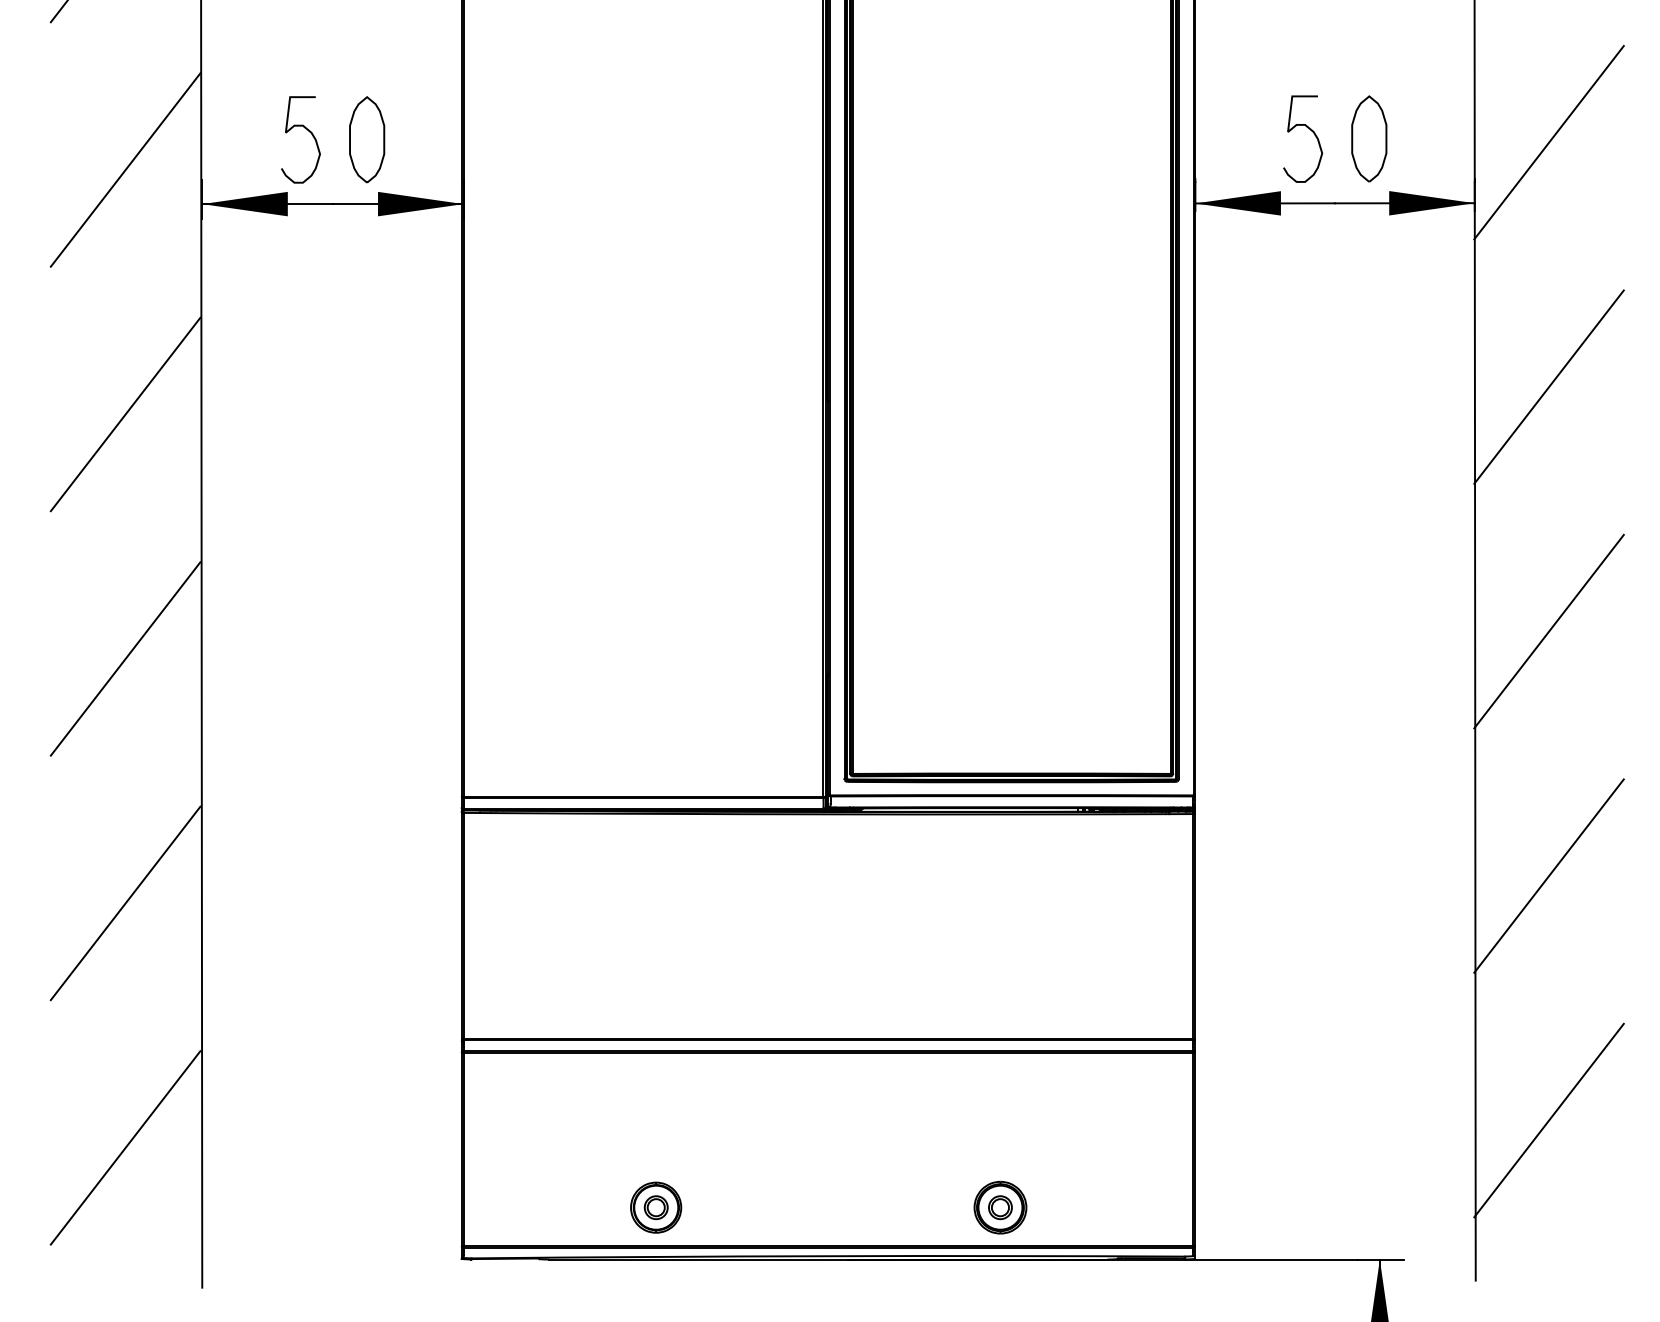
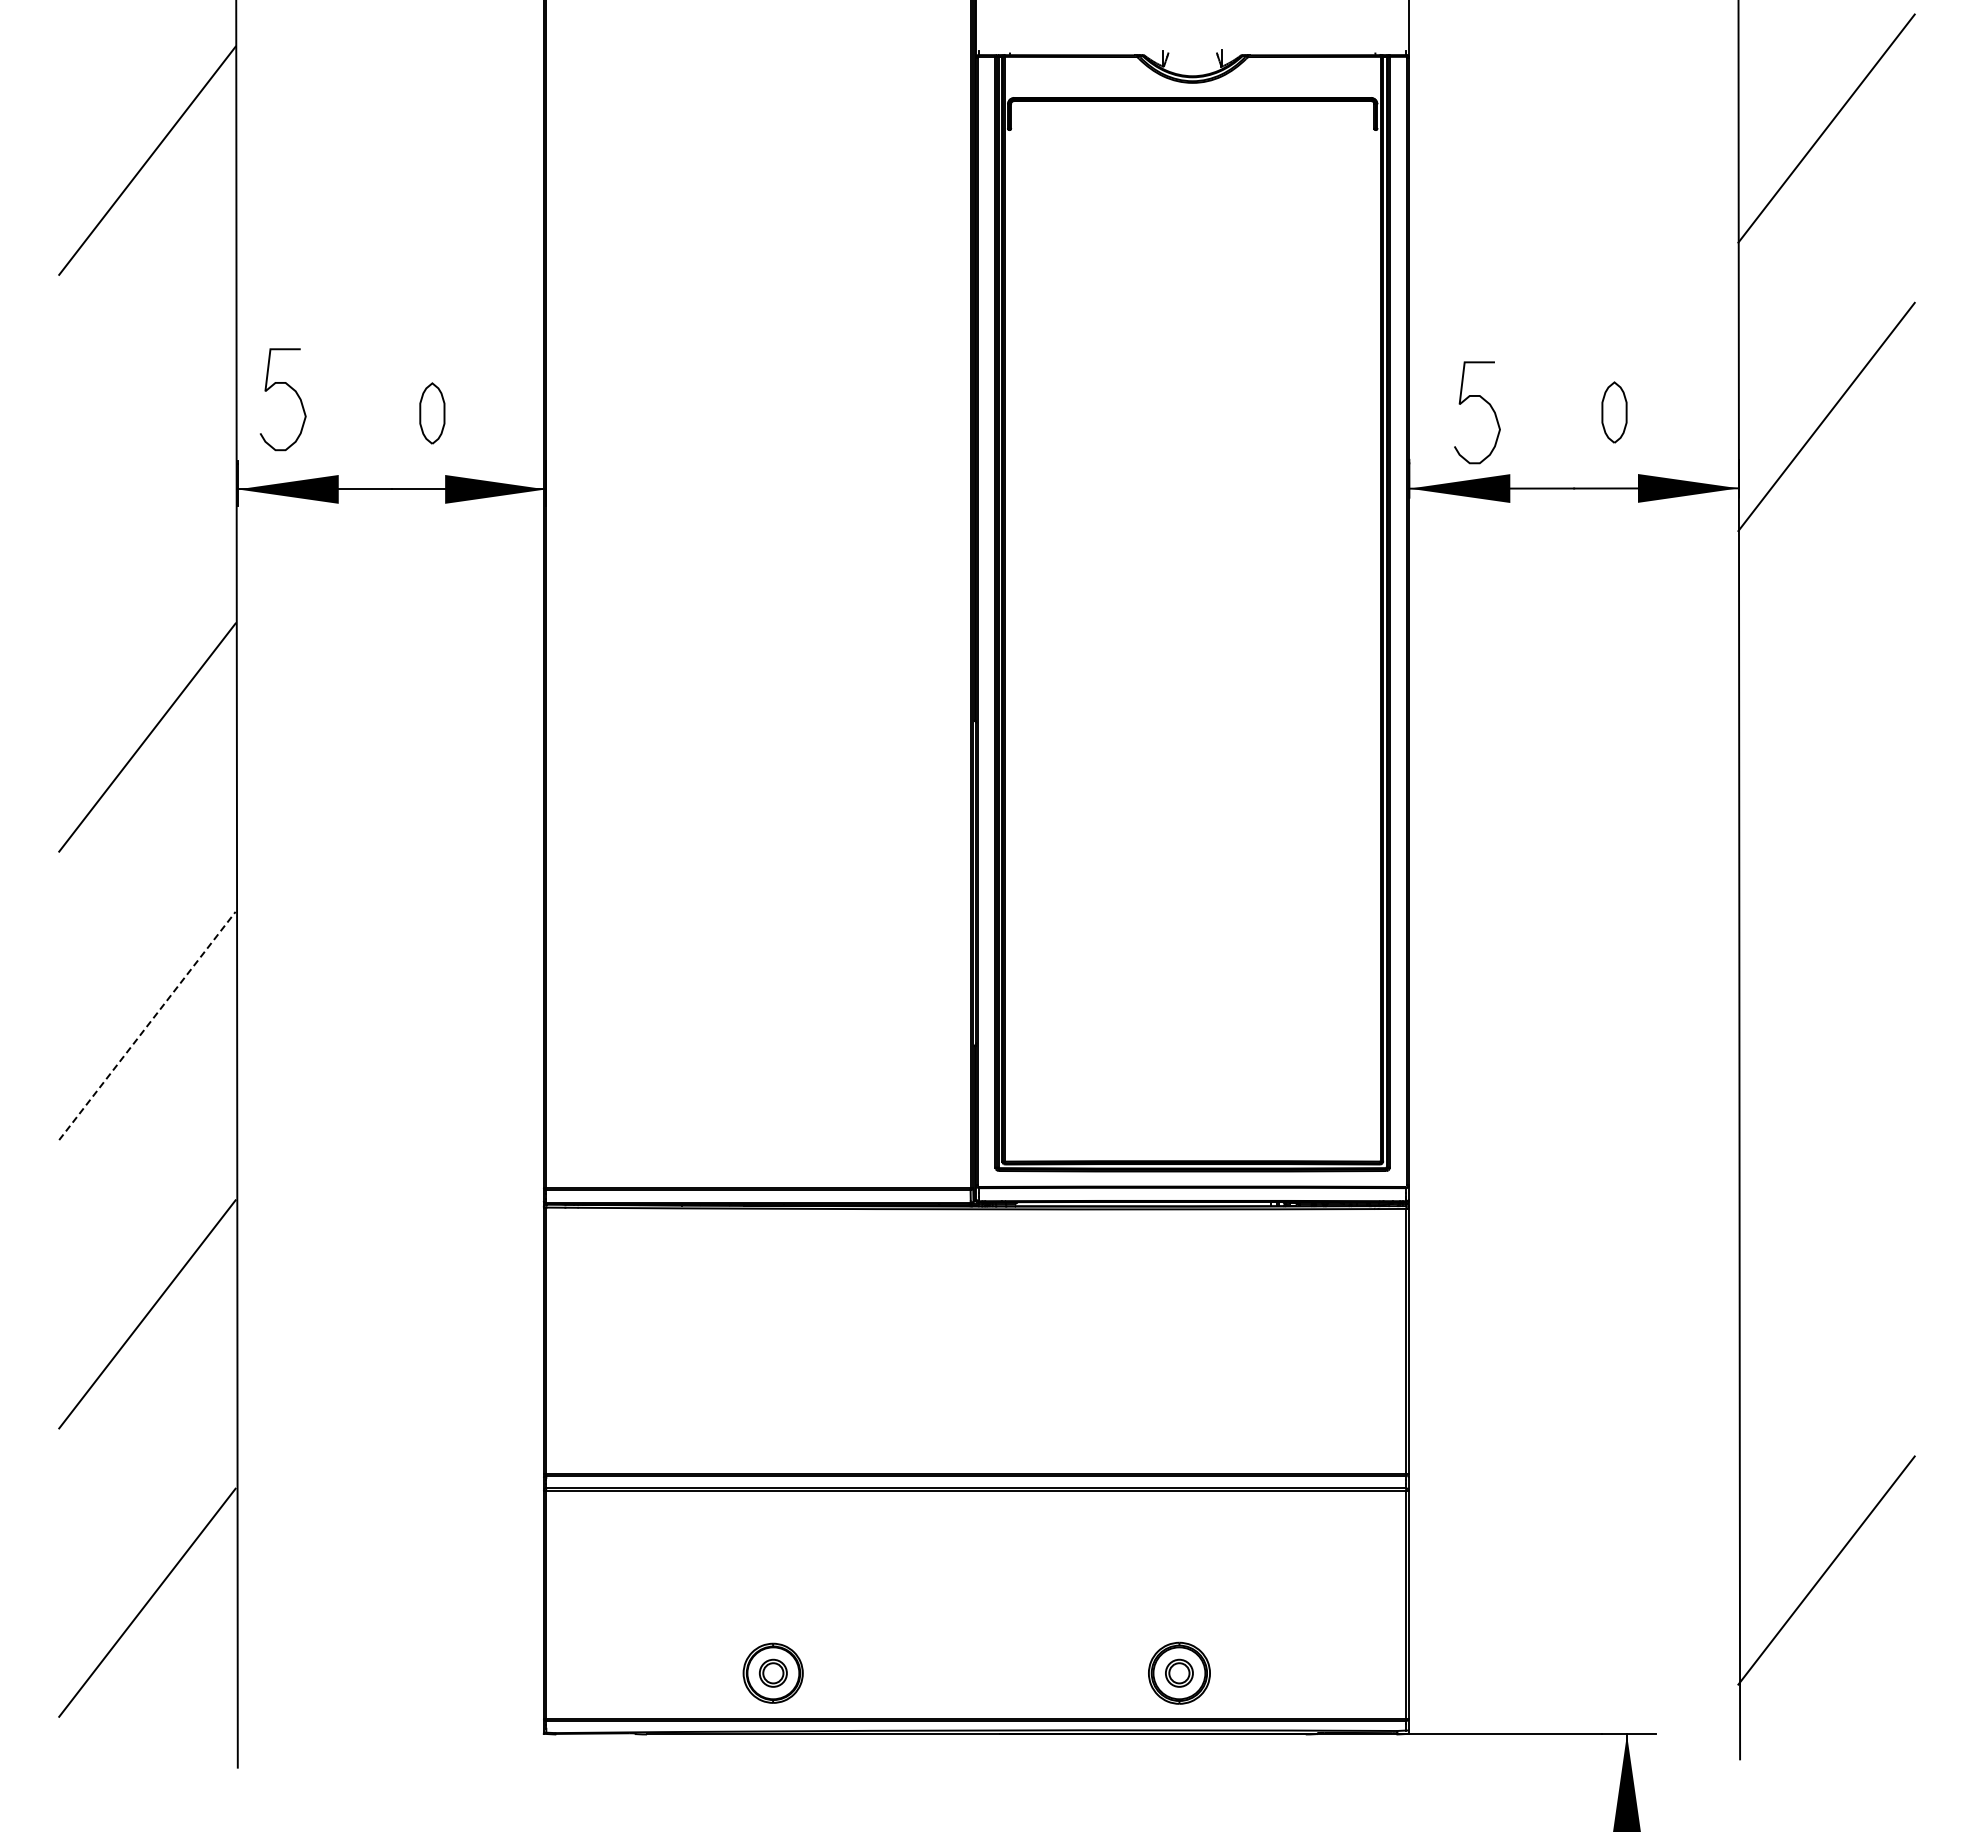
curve: (1309, 129) -> (1484, 401), moved
curve: (307, 131) -> (291, 389), moved
part: (1369, 138) -> (1614, 412), size x0.6
part: (367, 139) -> (432, 413), size x0.6
line: (125, 170) -> (147, 449), removed
line: (1548, 387) -> (1826, 705), removed
line: (1548, 631) -> (1826, 993), removed
line: (125, 658) -> (147, 1025), solid -> dashed
line: (1548, 876) -> (1826, 1282), removed

